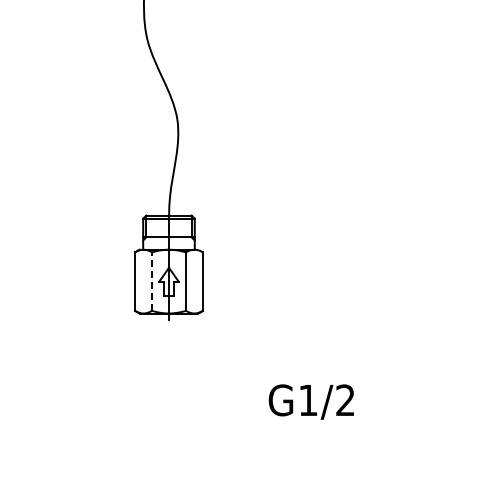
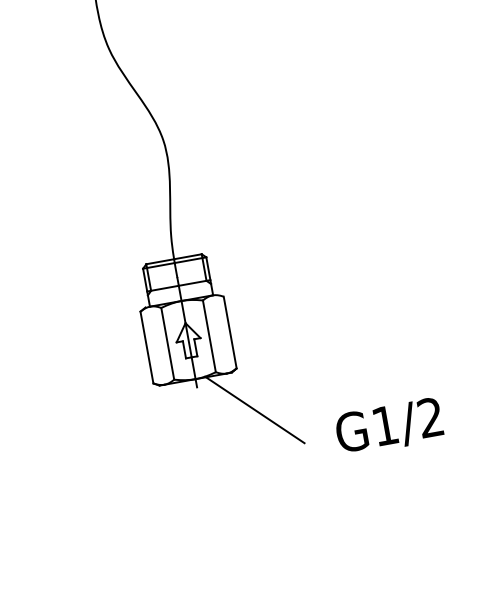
line: (152, 281) -> (168, 343), dashed -> solid
line: (211, 345) -> (254, 408), added
text: (310, 401) -> (388, 426), moved

